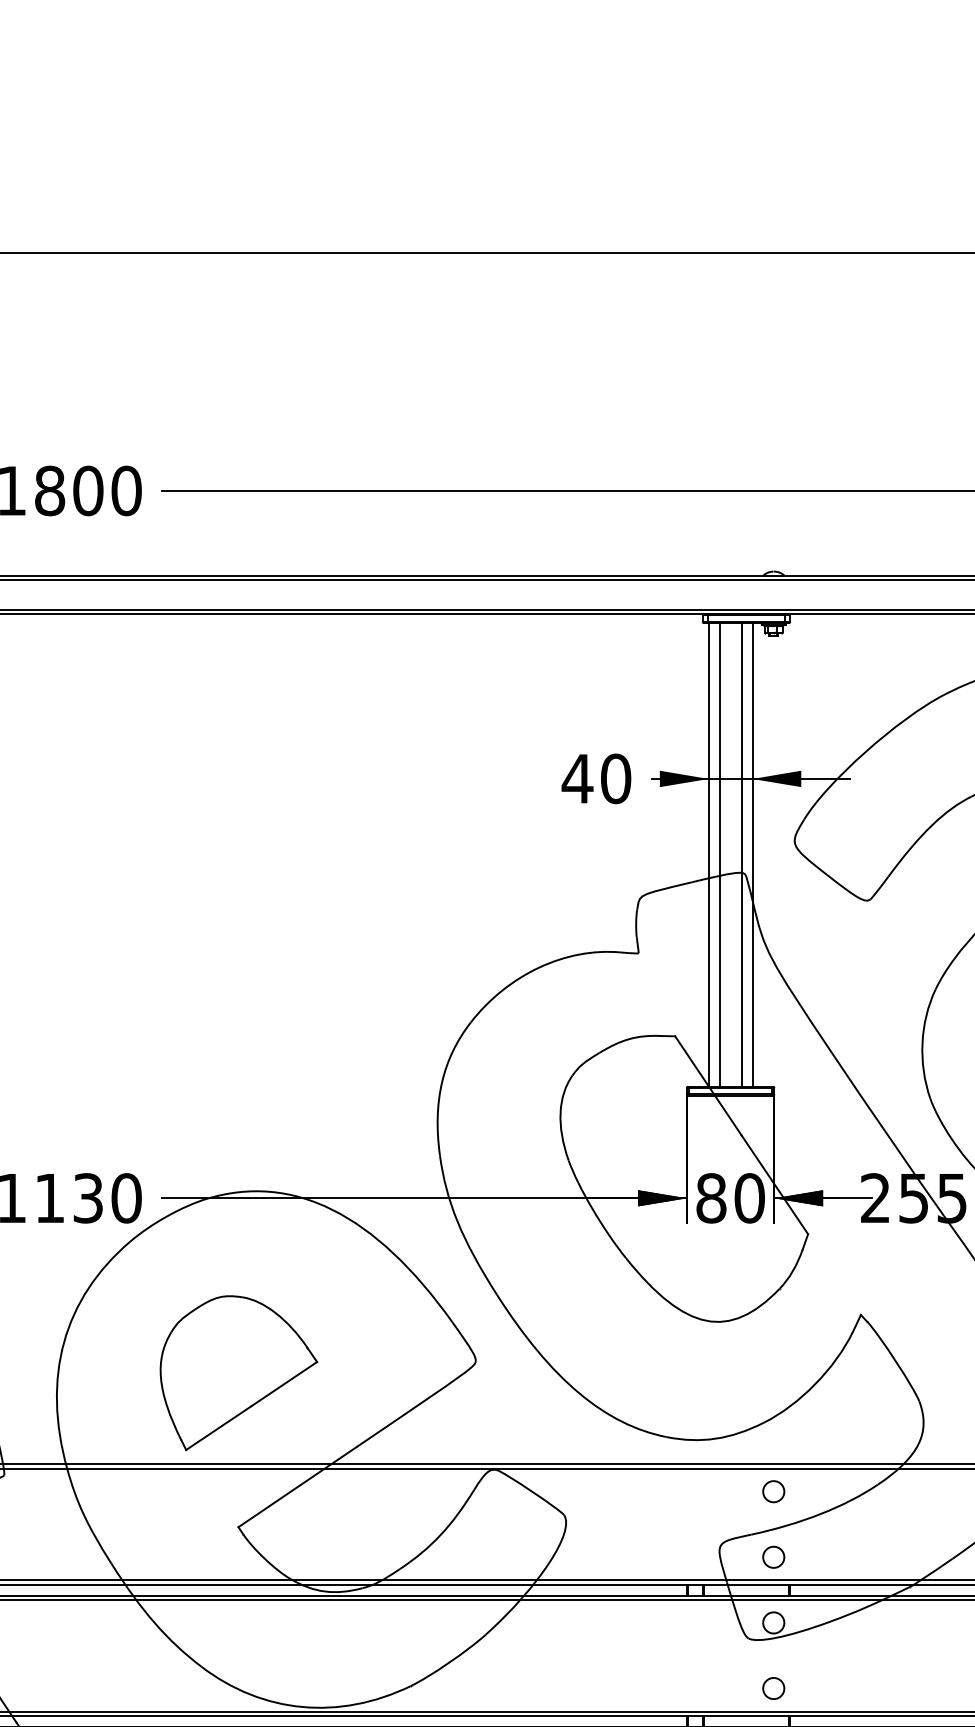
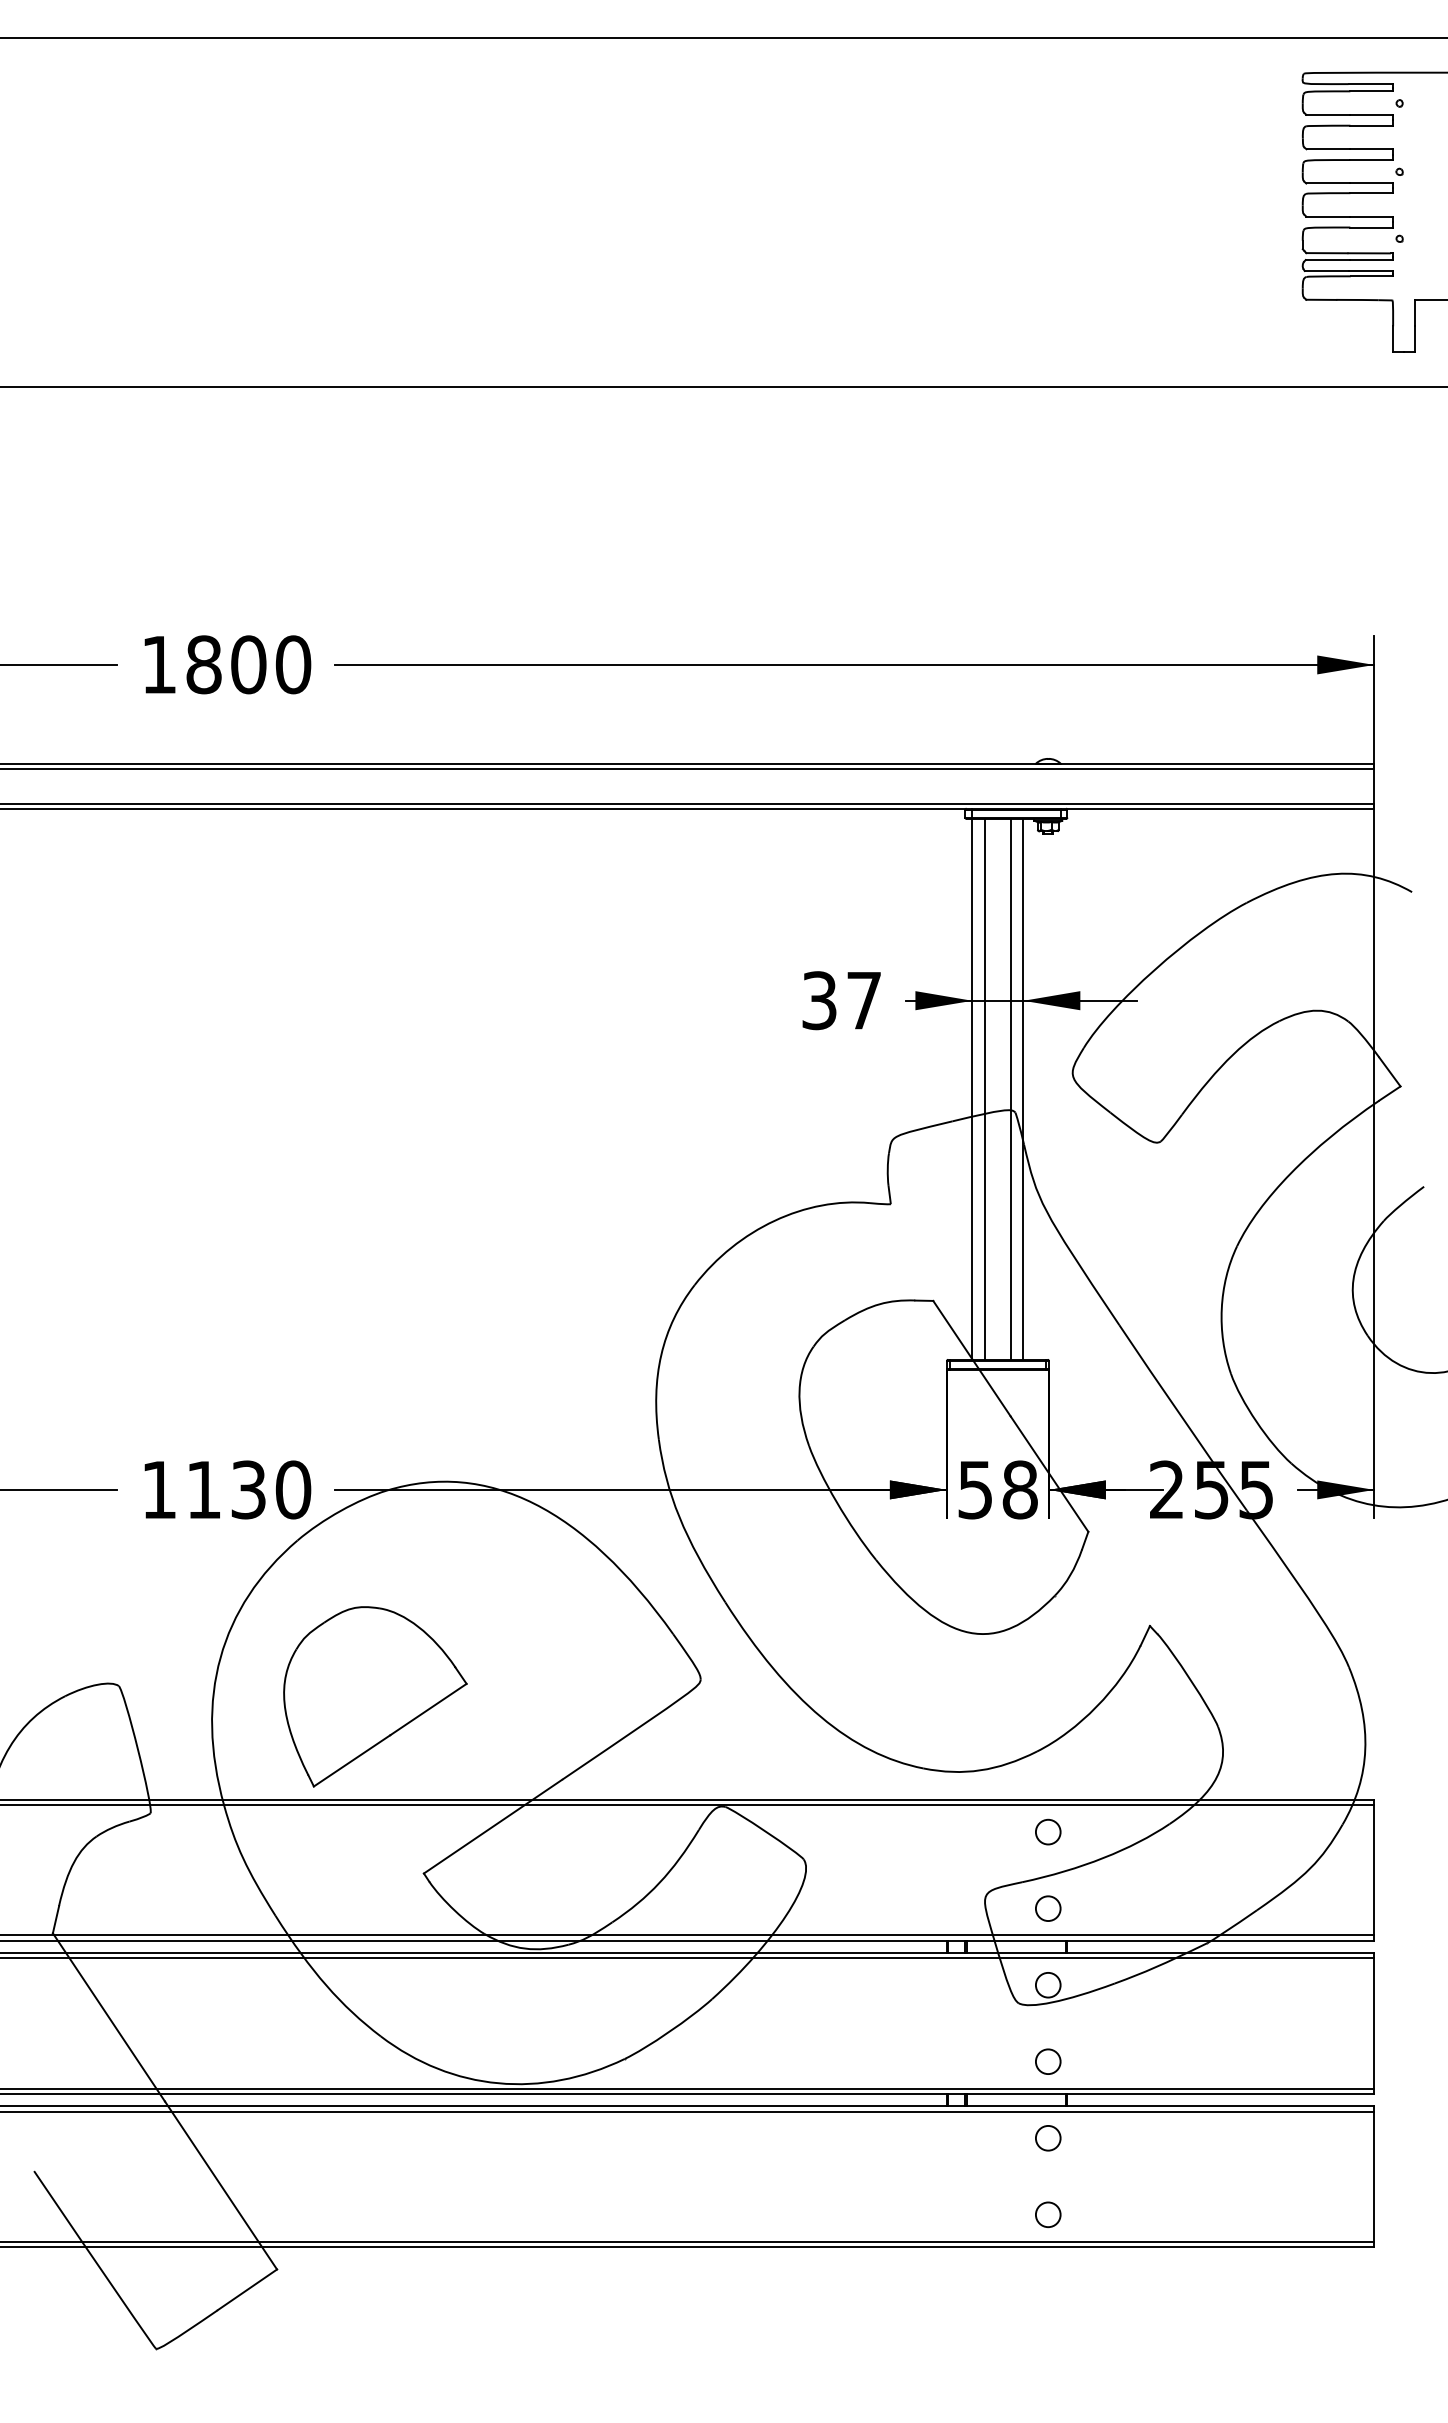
text: (595, 778) -> (840, 1000), 40 -> 37
text: (730, 1197) -> (997, 1489), 80 -> 58
part: (239, 1372) -> (375, 1696), moved

